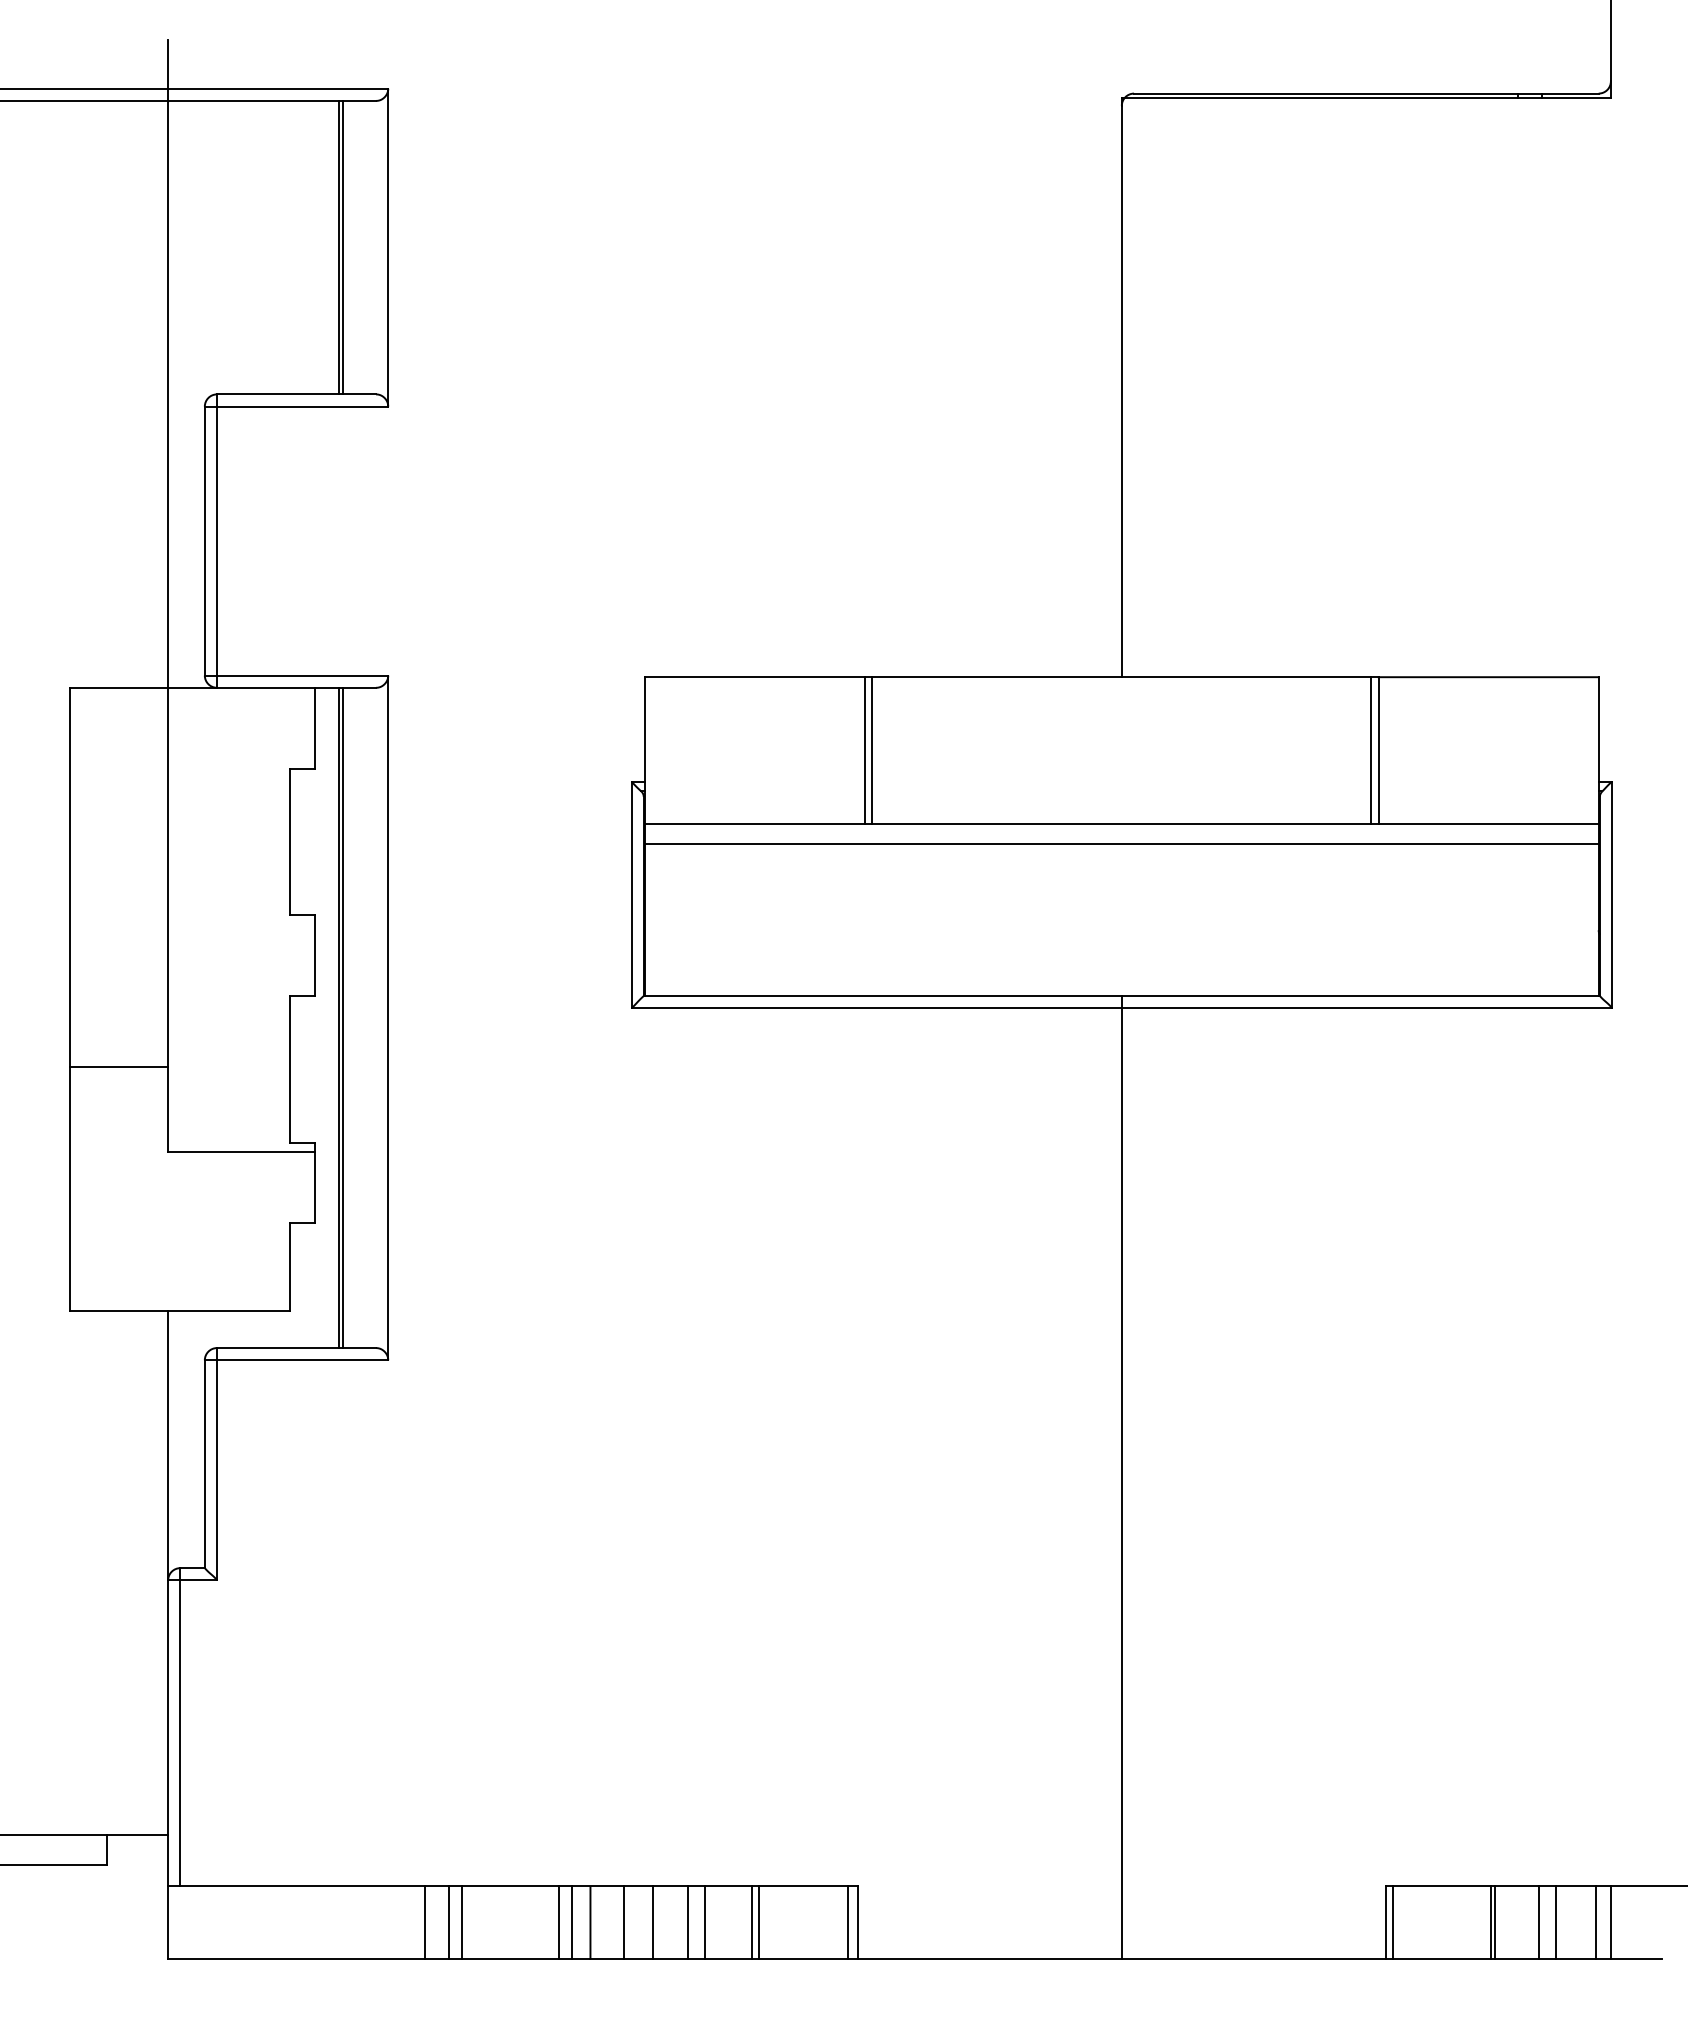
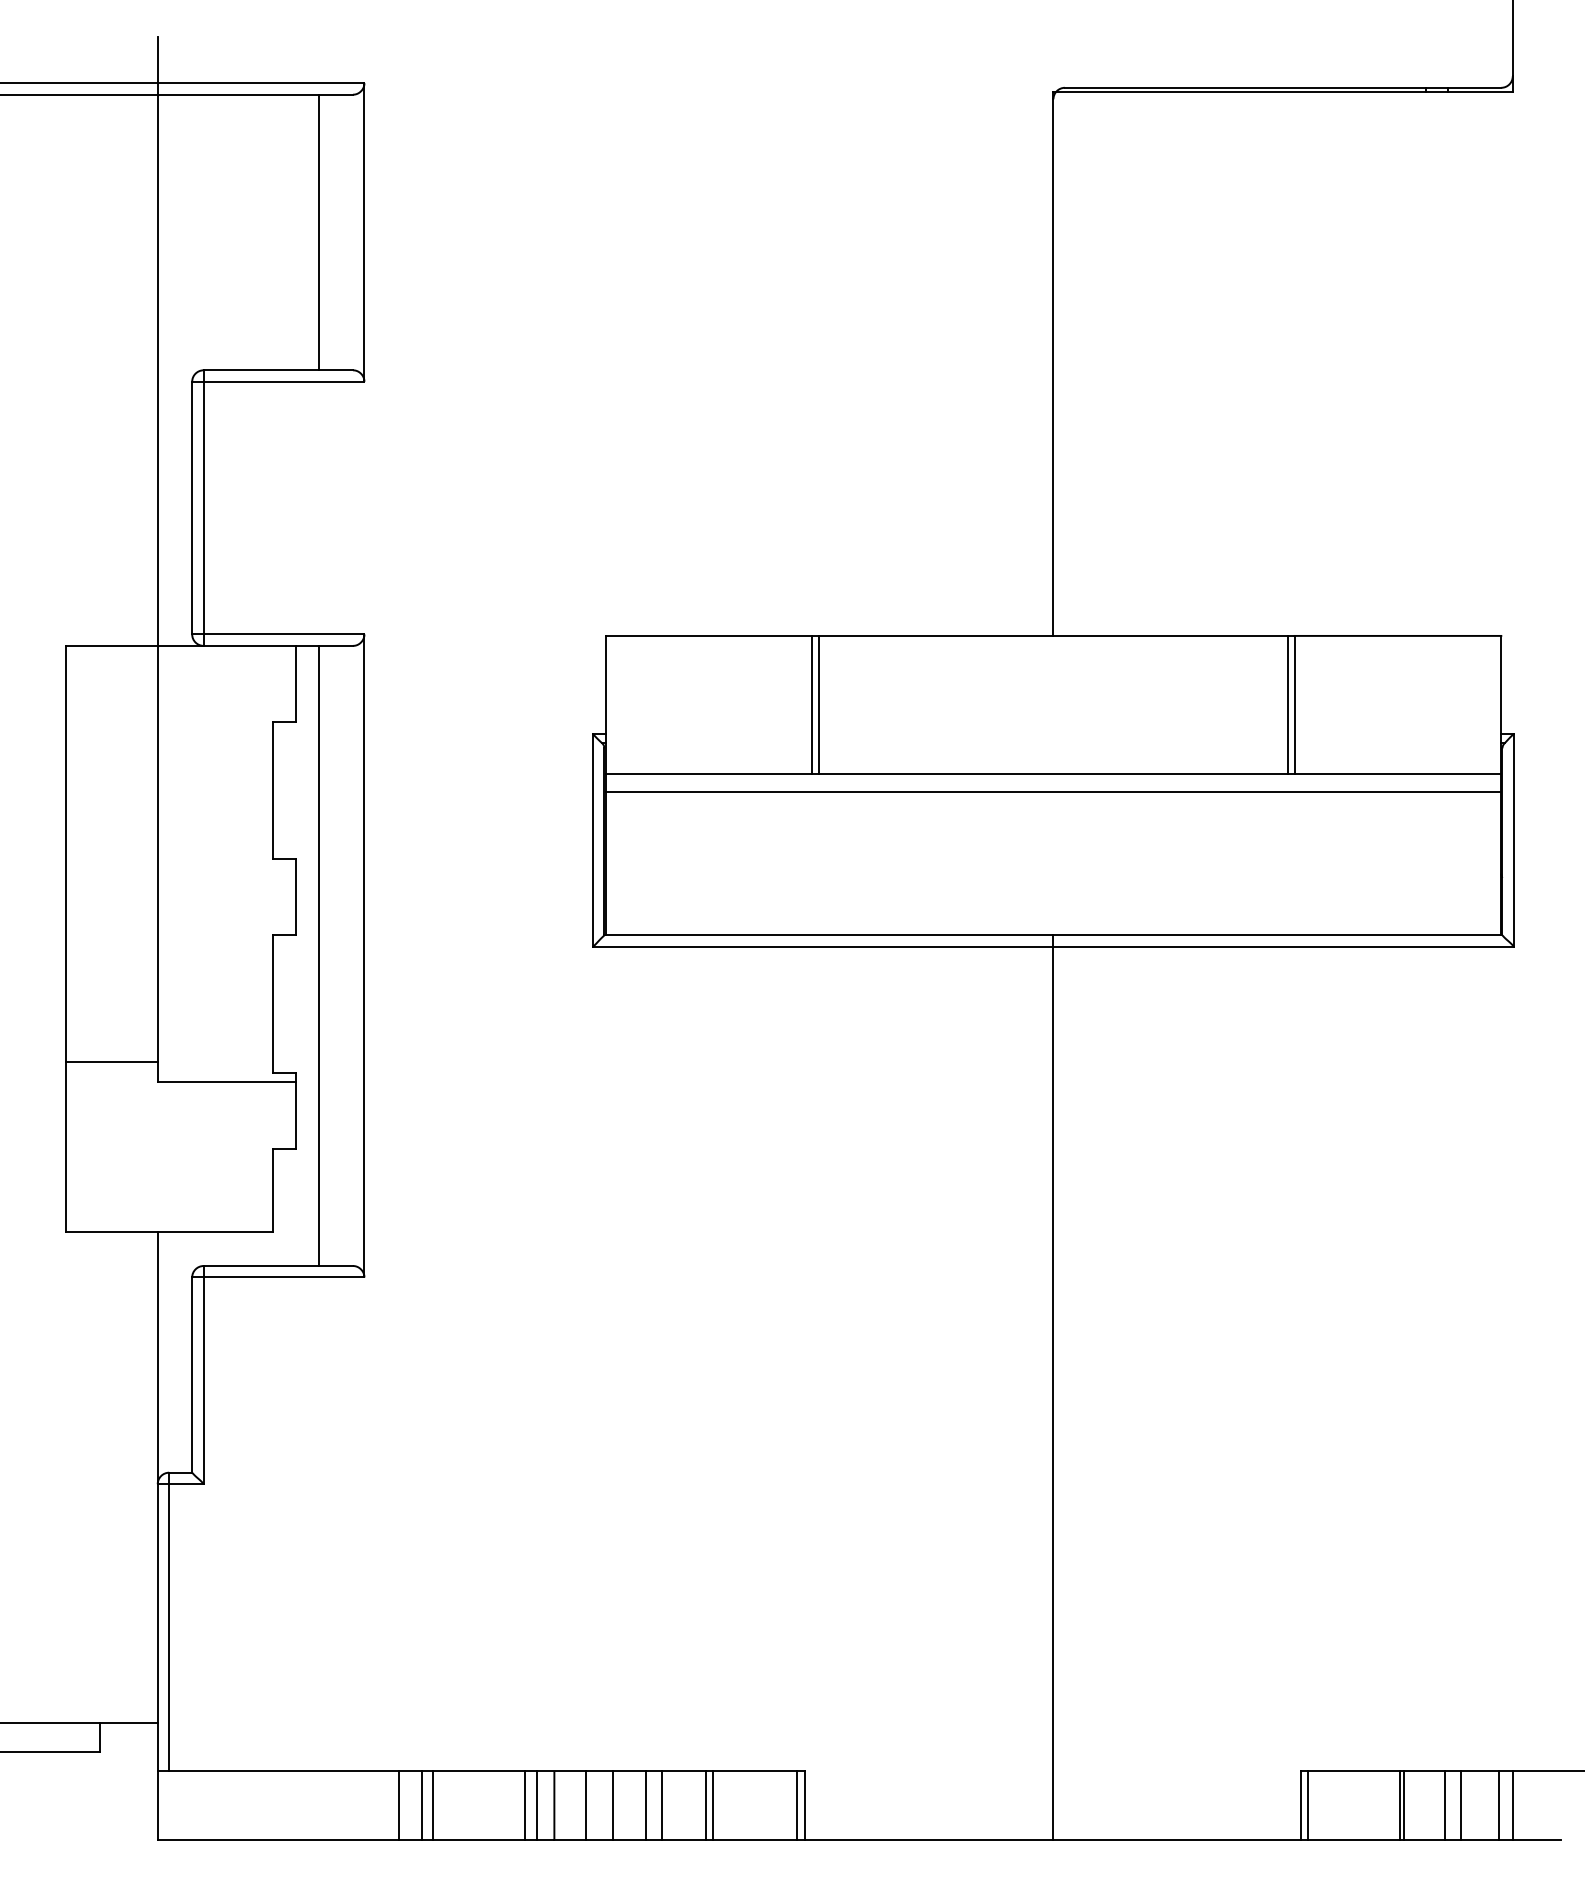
line: (342, 247) -> (321, 232), removed
line: (342, 1017) -> (321, 955), removed
line: (119, 1066) -> (112, 1061), moved

